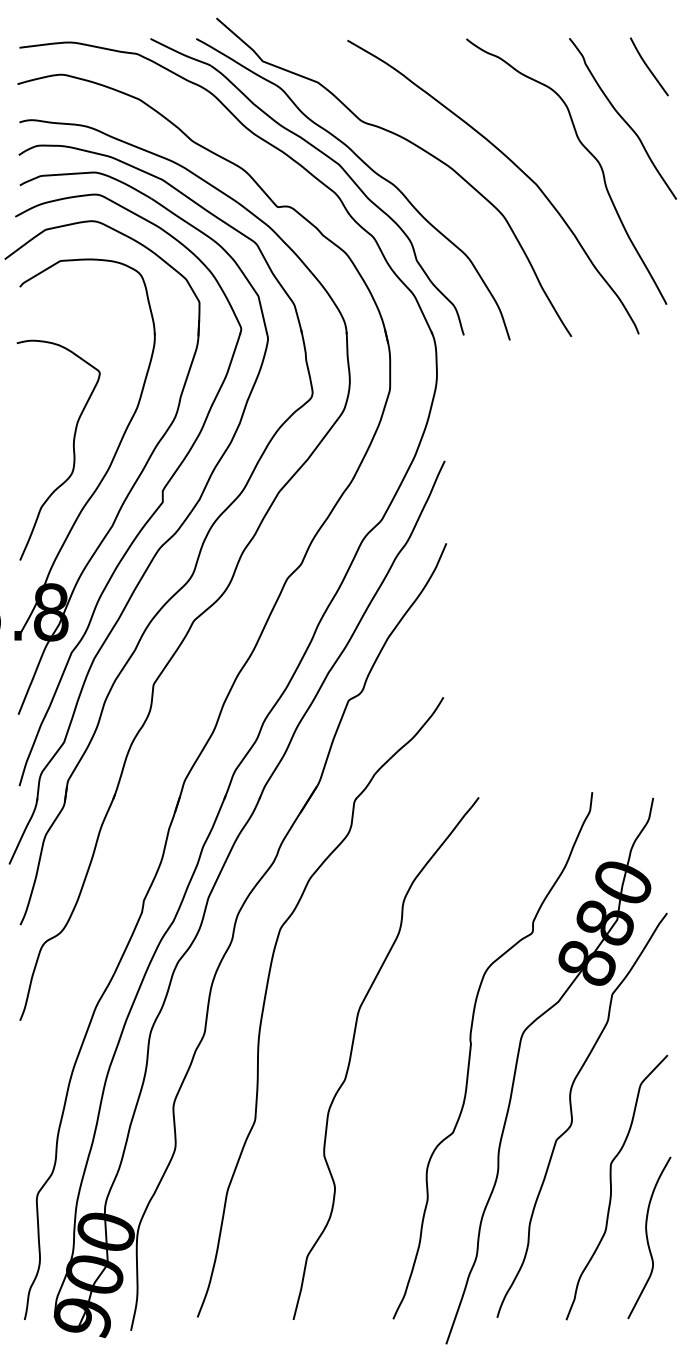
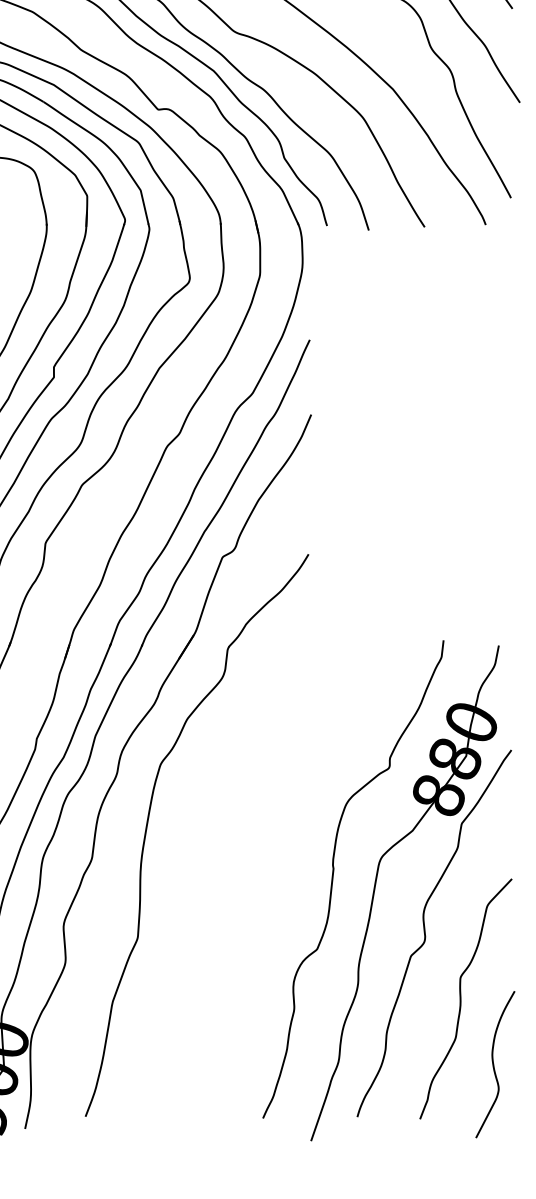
curve: (352, 1052) -> (226, 876), removed
curve: (648, 1238) -> (494, 1065), moved

